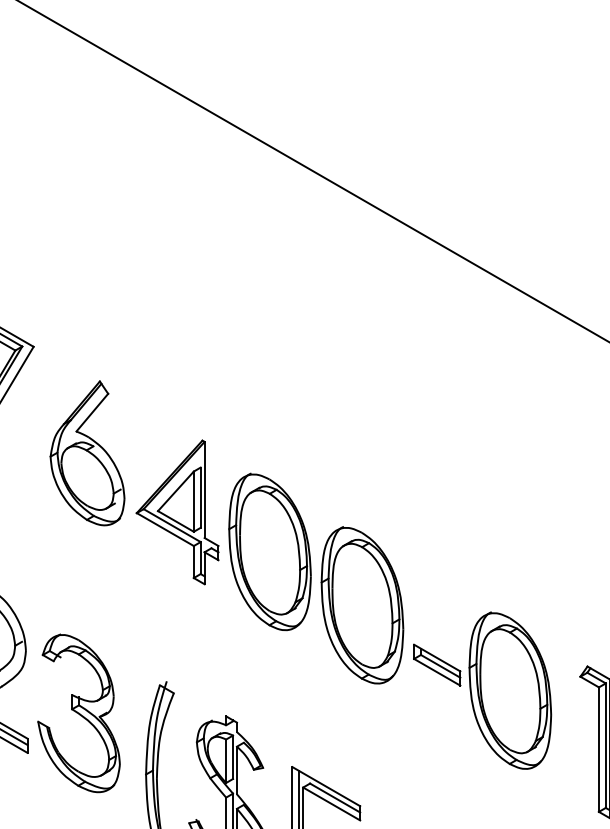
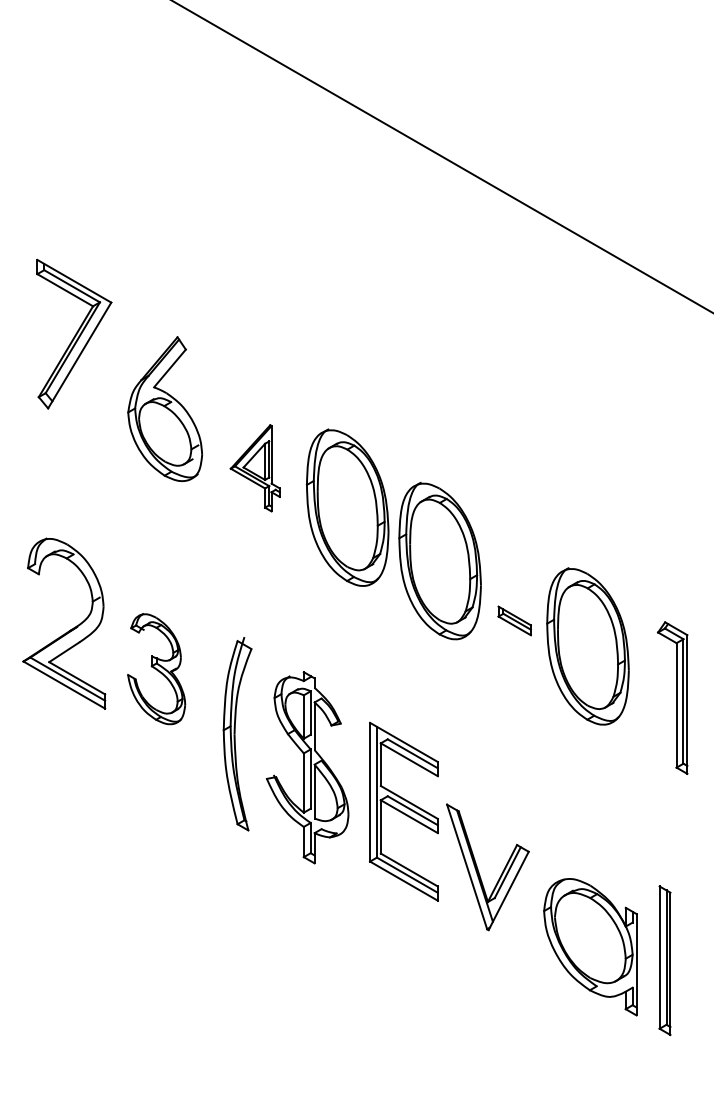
part: (177, 512) -> (255, 468), size x0.6
part: (436, 664) -> (514, 620), size x0.7
part: (78, 712) -> (156, 668), size x0.7

